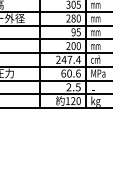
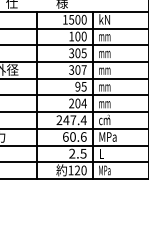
text: (73, 18) -> (77, 69), 280 -> 307
text: (78, 46) -> (83, 103), 200 -> 204
text: (95, 101) -> (104, 170), kg -> MPa

